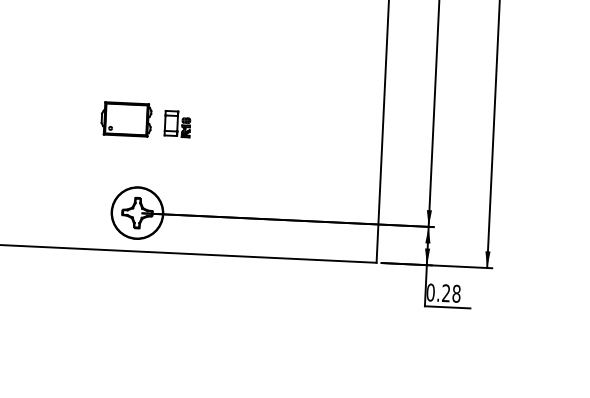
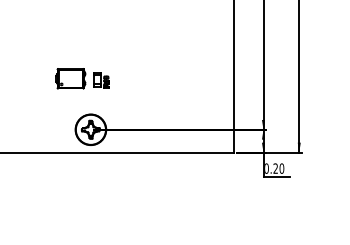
part: (146, 119) -> (82, 78), moved
text: (455, 293) -> (281, 168), 0.28 -> 0.20

